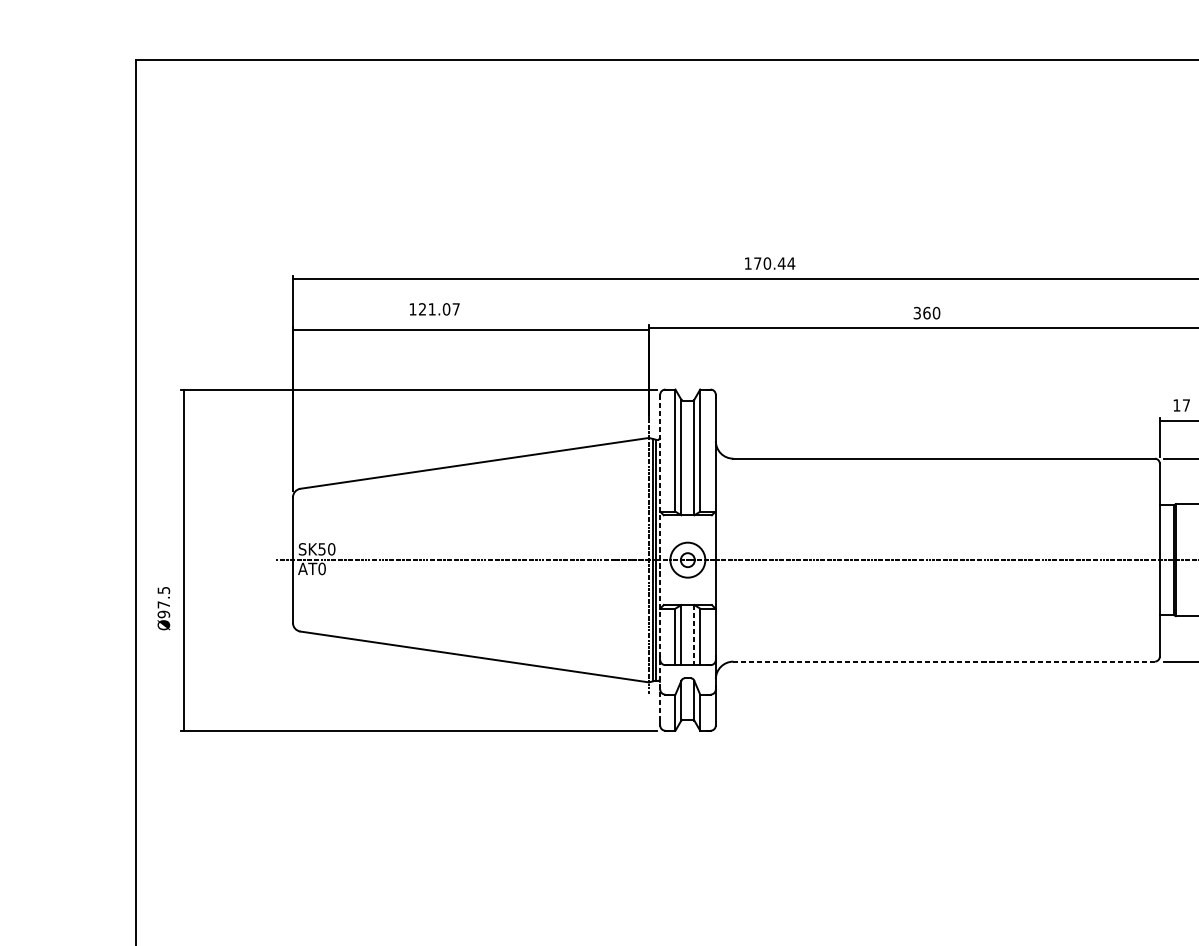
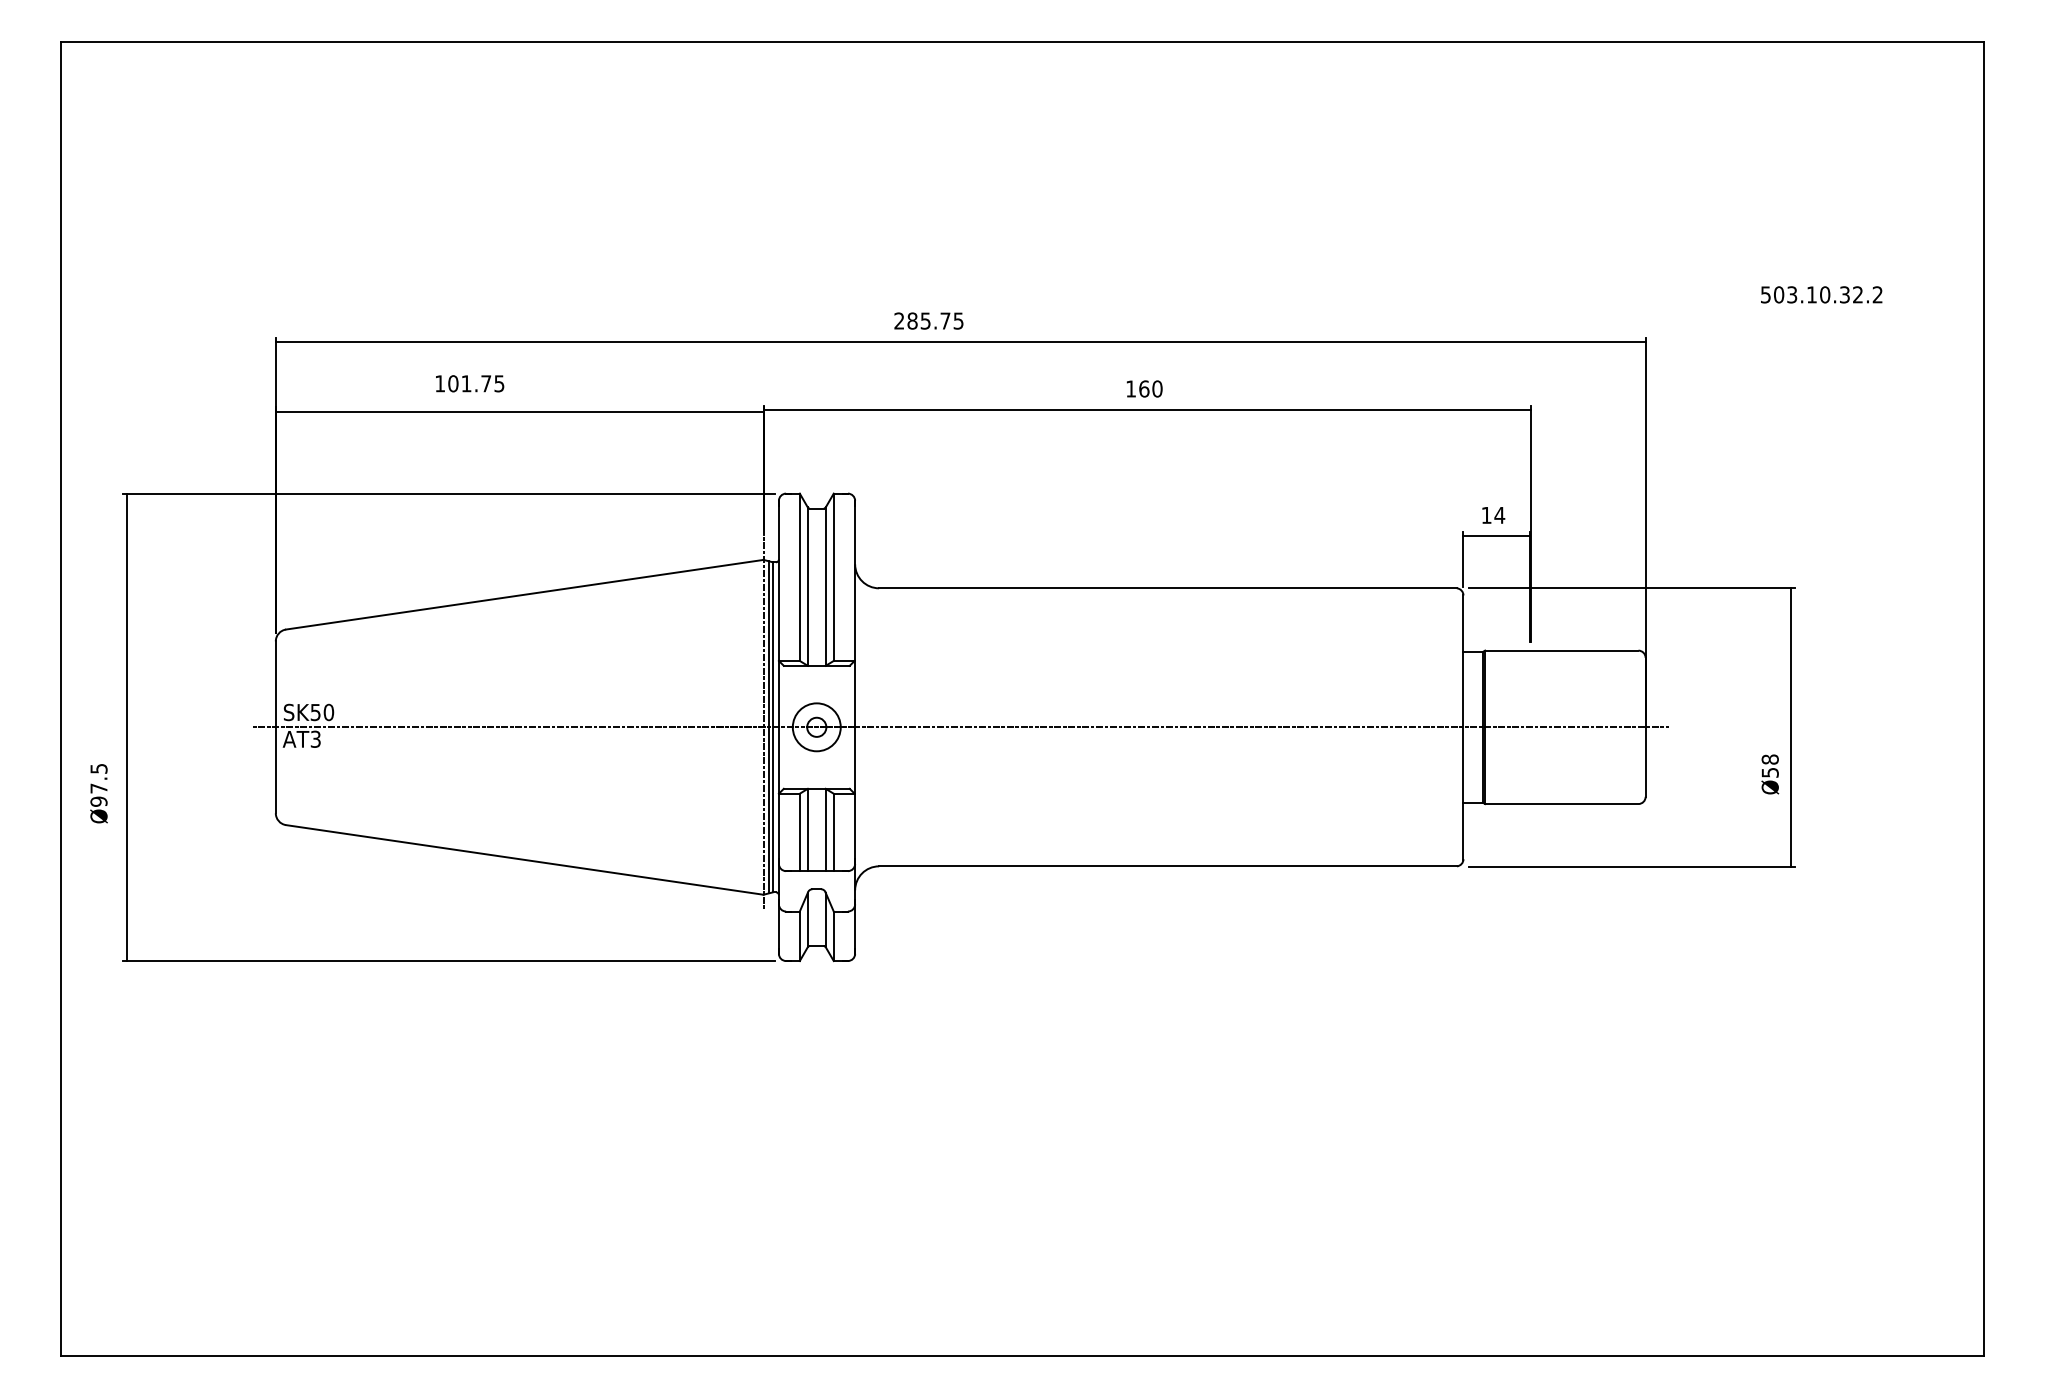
text: (770, 263) -> (929, 320), 170.44 -> 285.75
text: (439, 309) -> (476, 383), 121.07 -> 101.75
text: (916, 312) -> (1130, 388), 360 -> 160
text: (1186, 405) -> (1499, 515), 17 -> 14
line: (659, 560) -> (778, 727), dashed -> solid
text: (321, 568) -> (315, 738), AT0 -> AT3
line: (694, 635) -> (825, 830), dashed -> solid
line: (944, 661) -> (1168, 866), dashed -> solid

